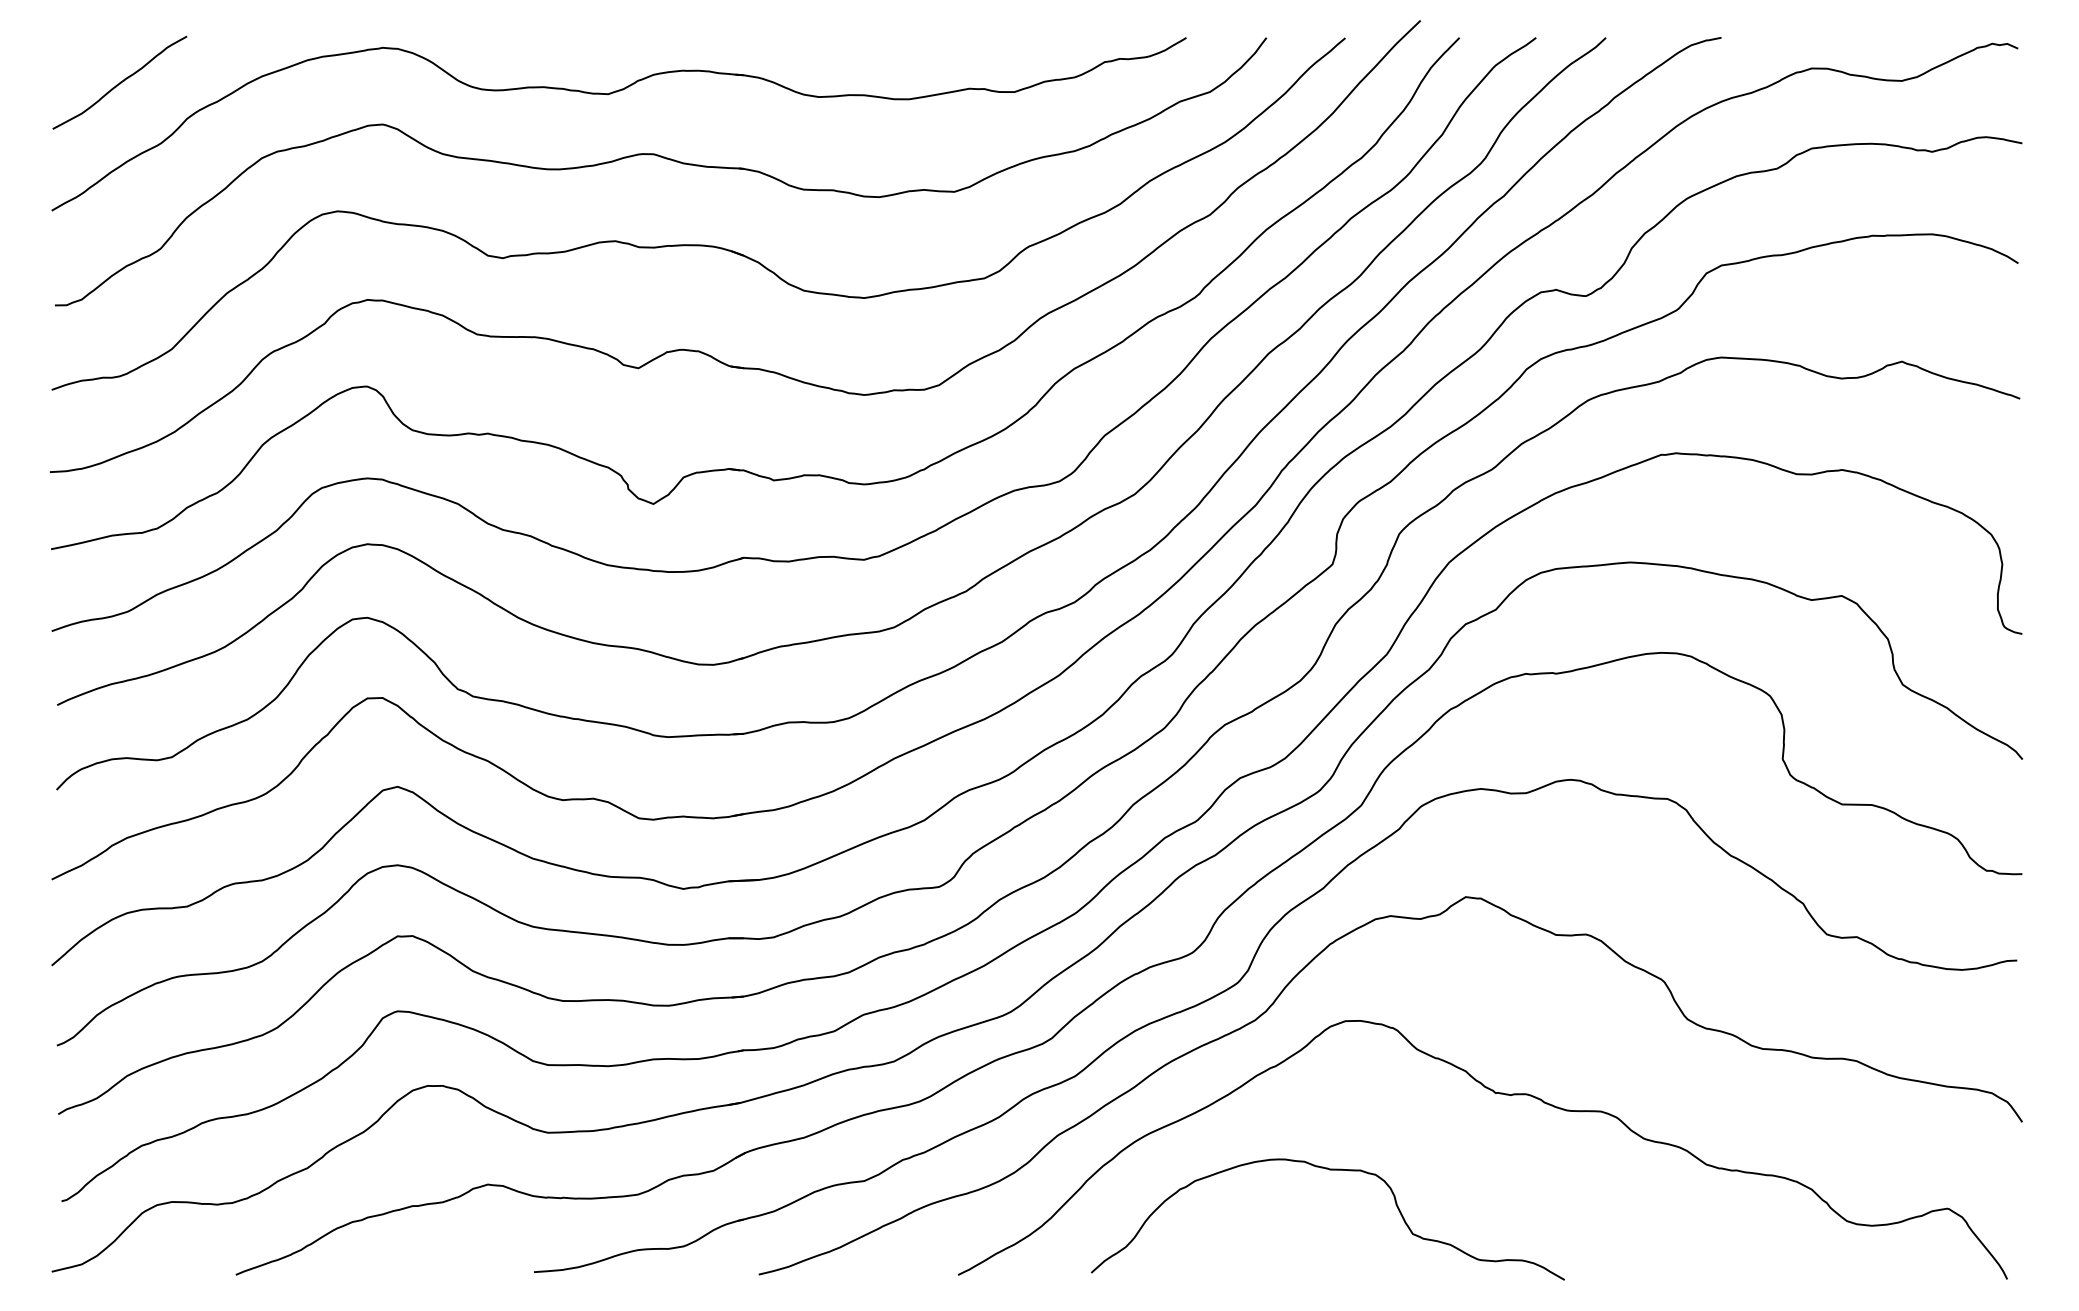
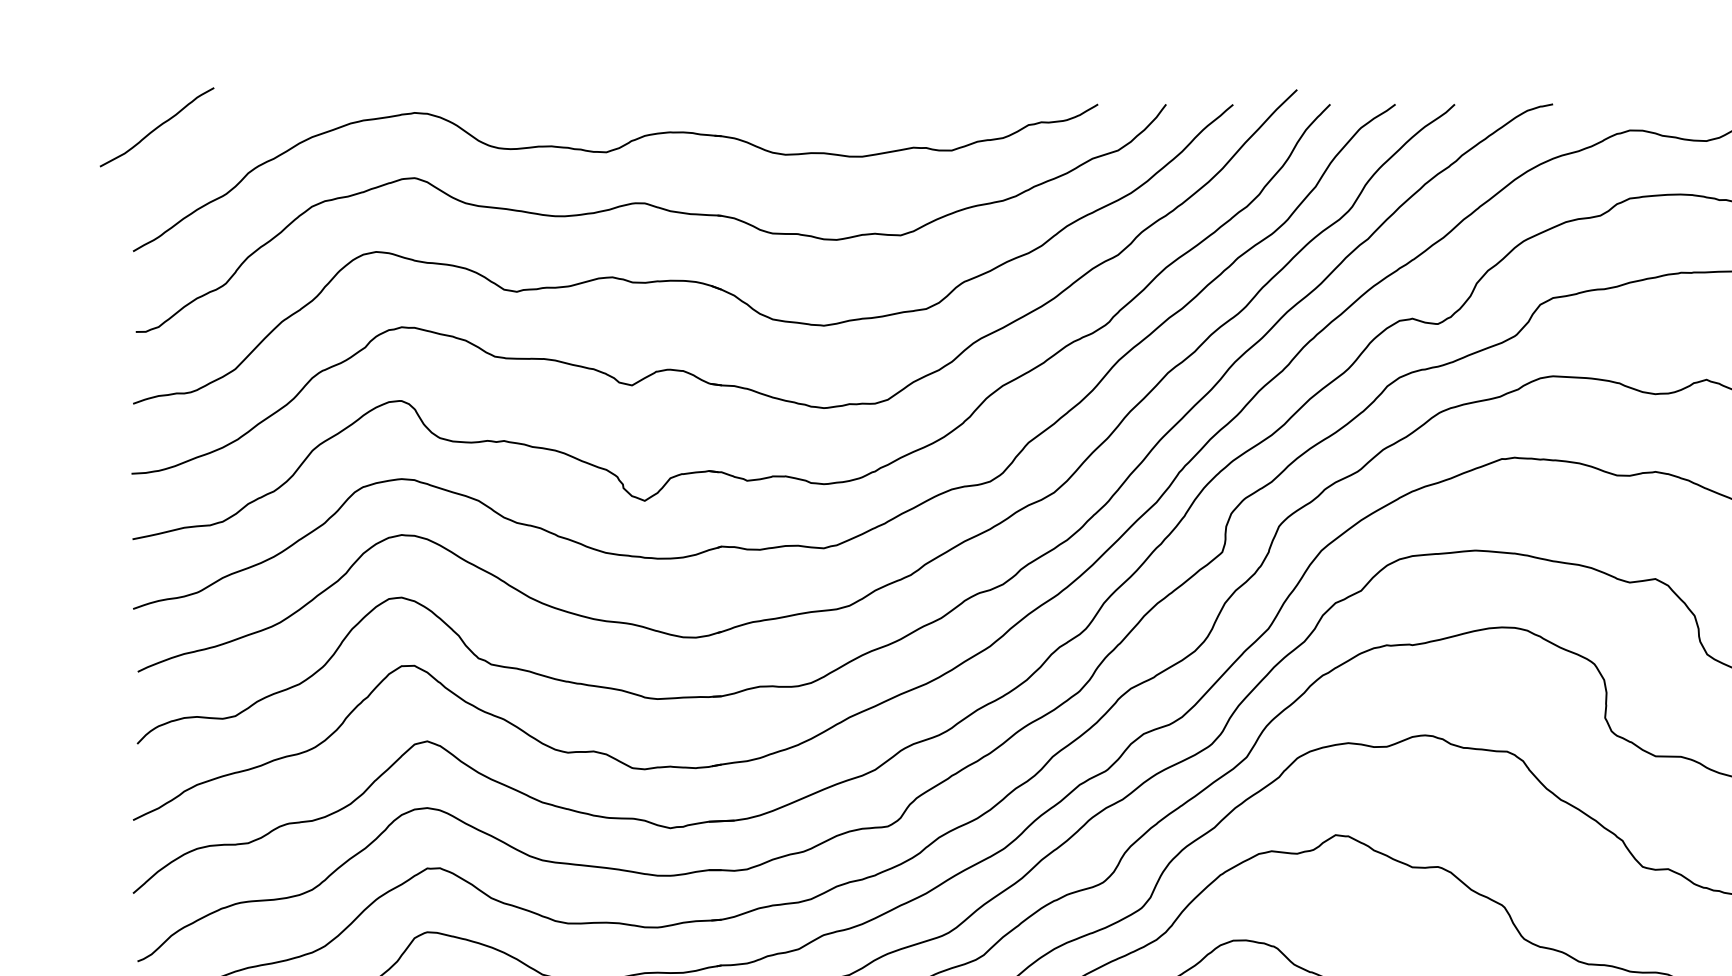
curve: (119, 82) -> (156, 127), moved

